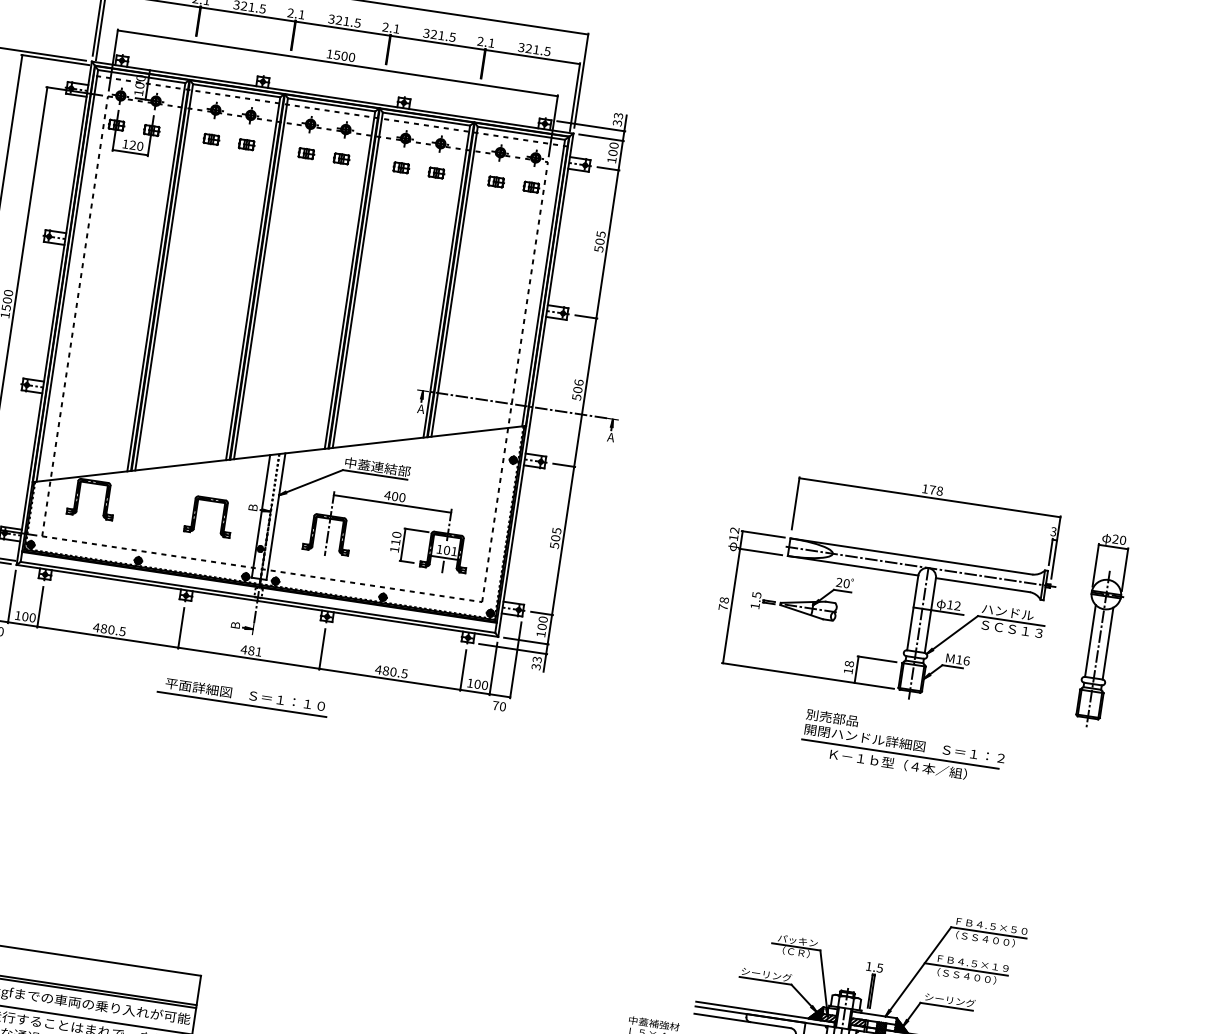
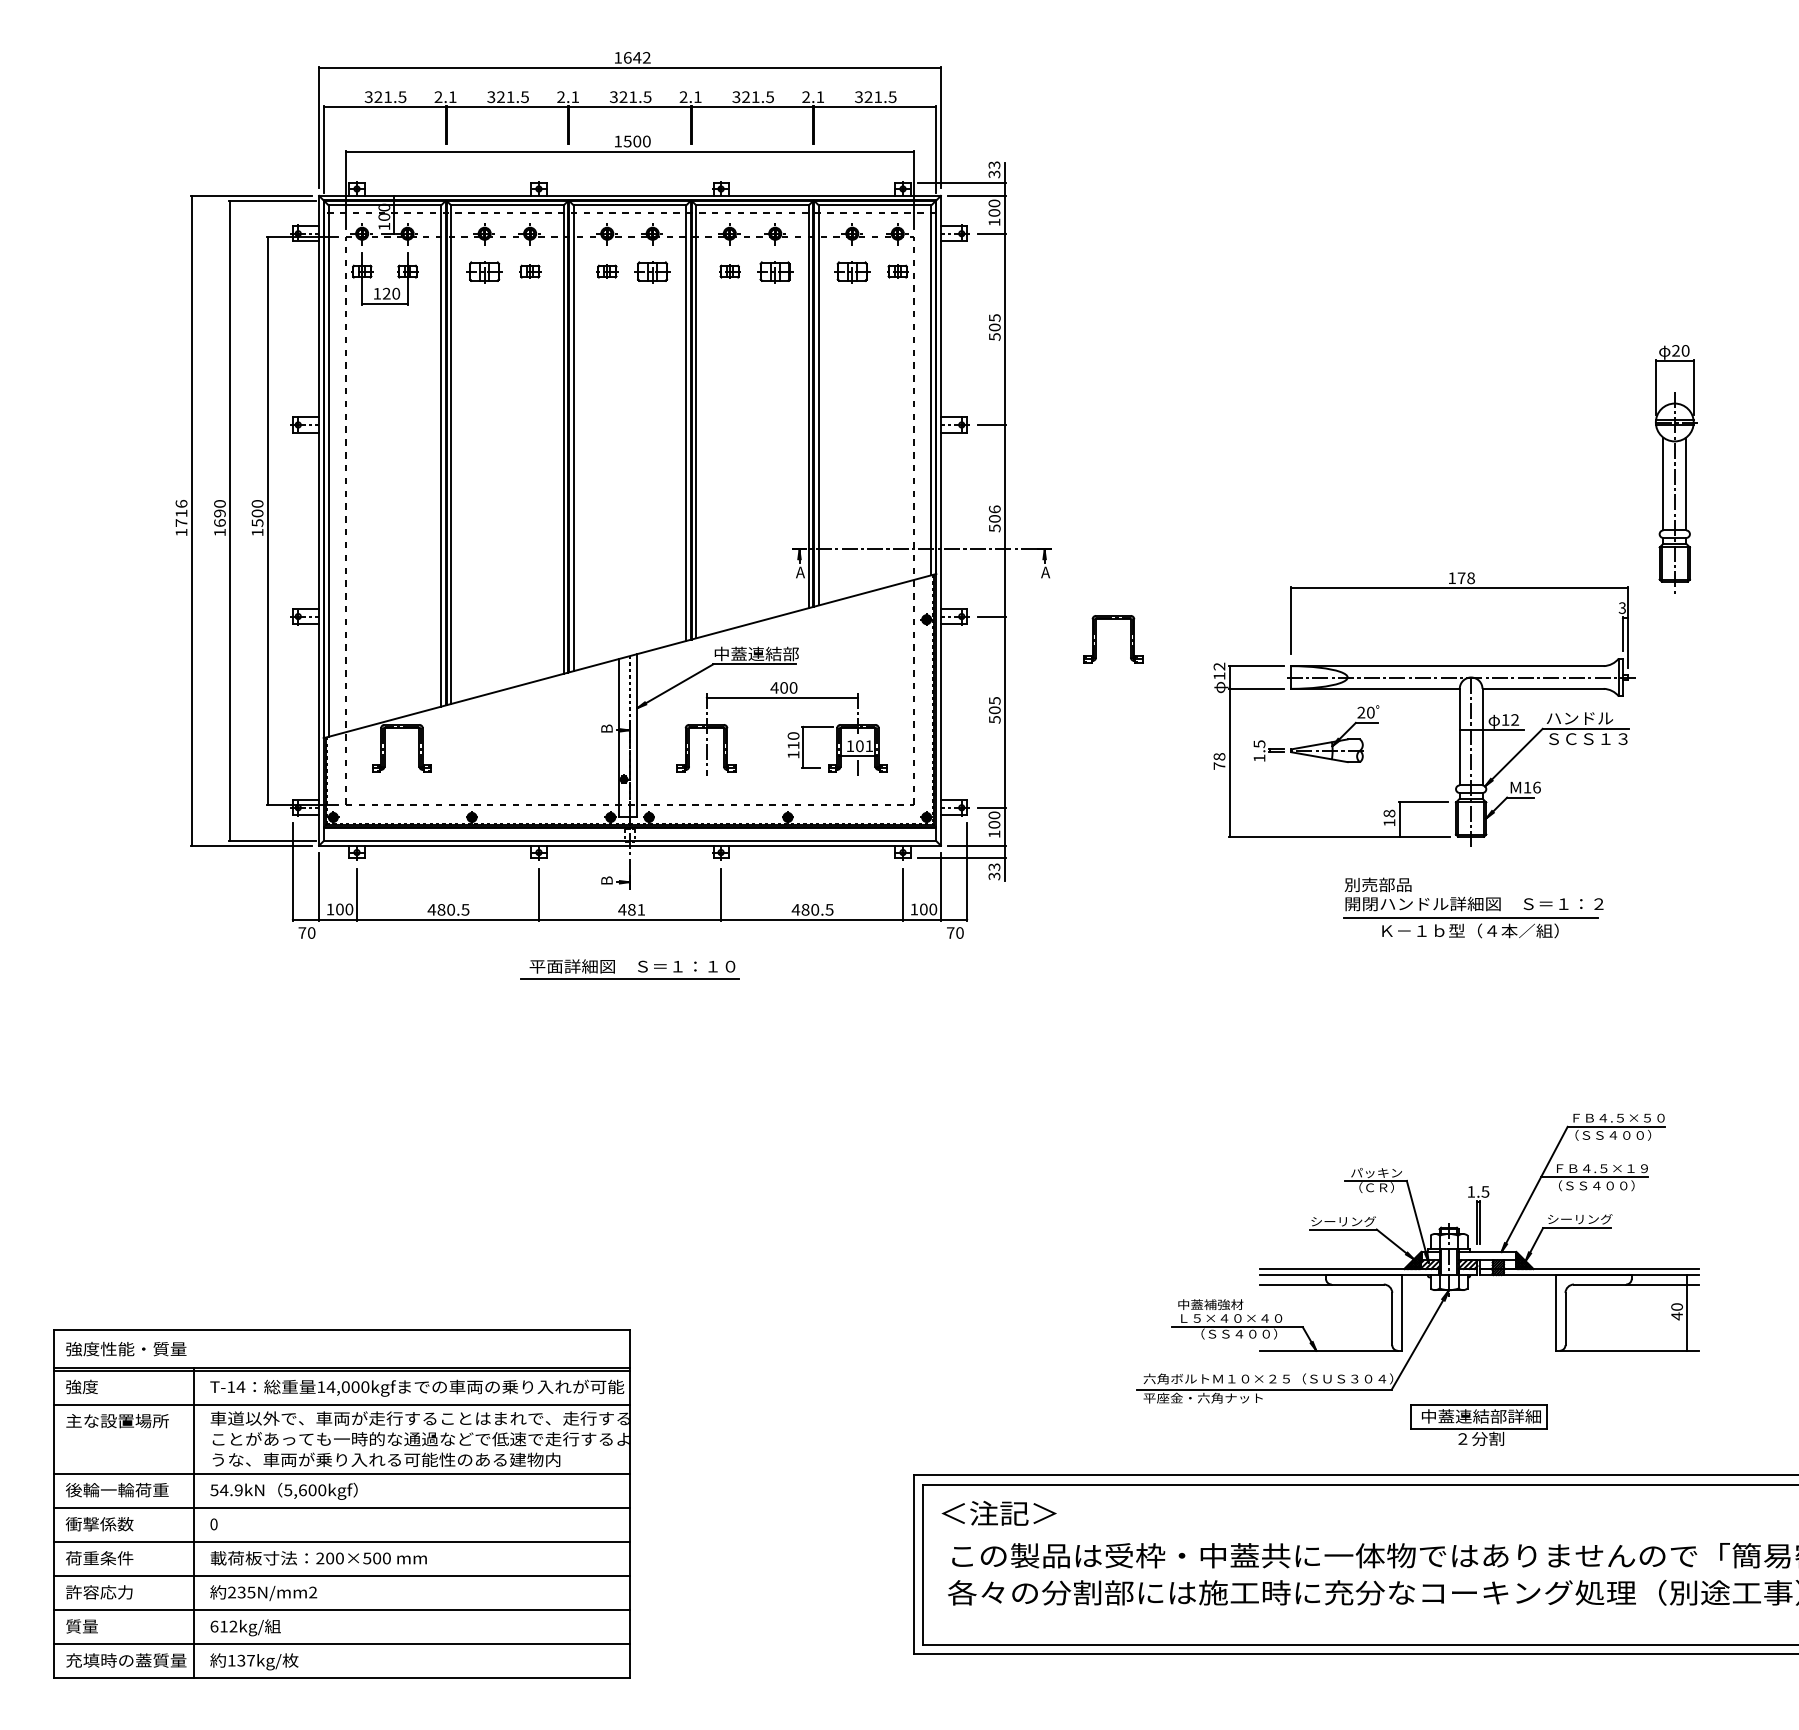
part: (211, 139) -> (484, 271), size x1.6
part: (341, 158) -> (652, 271), size x1.6
part: (436, 173) -> (775, 271), size x1.6
part: (496, 181) -> (852, 271), size x1.6
part: (196, 514) -> (1096, 639), moved
part: (1102, 631) -> (1676, 469), moved

